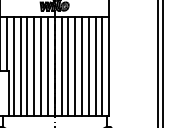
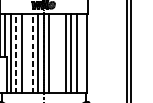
line: (20, 66) -> (16, 53), solid -> dashed
line: (34, 66) -> (27, 53), removed
line: (41, 66) -> (33, 53), solid -> dashed
line: (68, 66) -> (54, 53), removed
line: (75, 66) -> (60, 53), removed
line: (102, 66) -> (82, 53), removed

